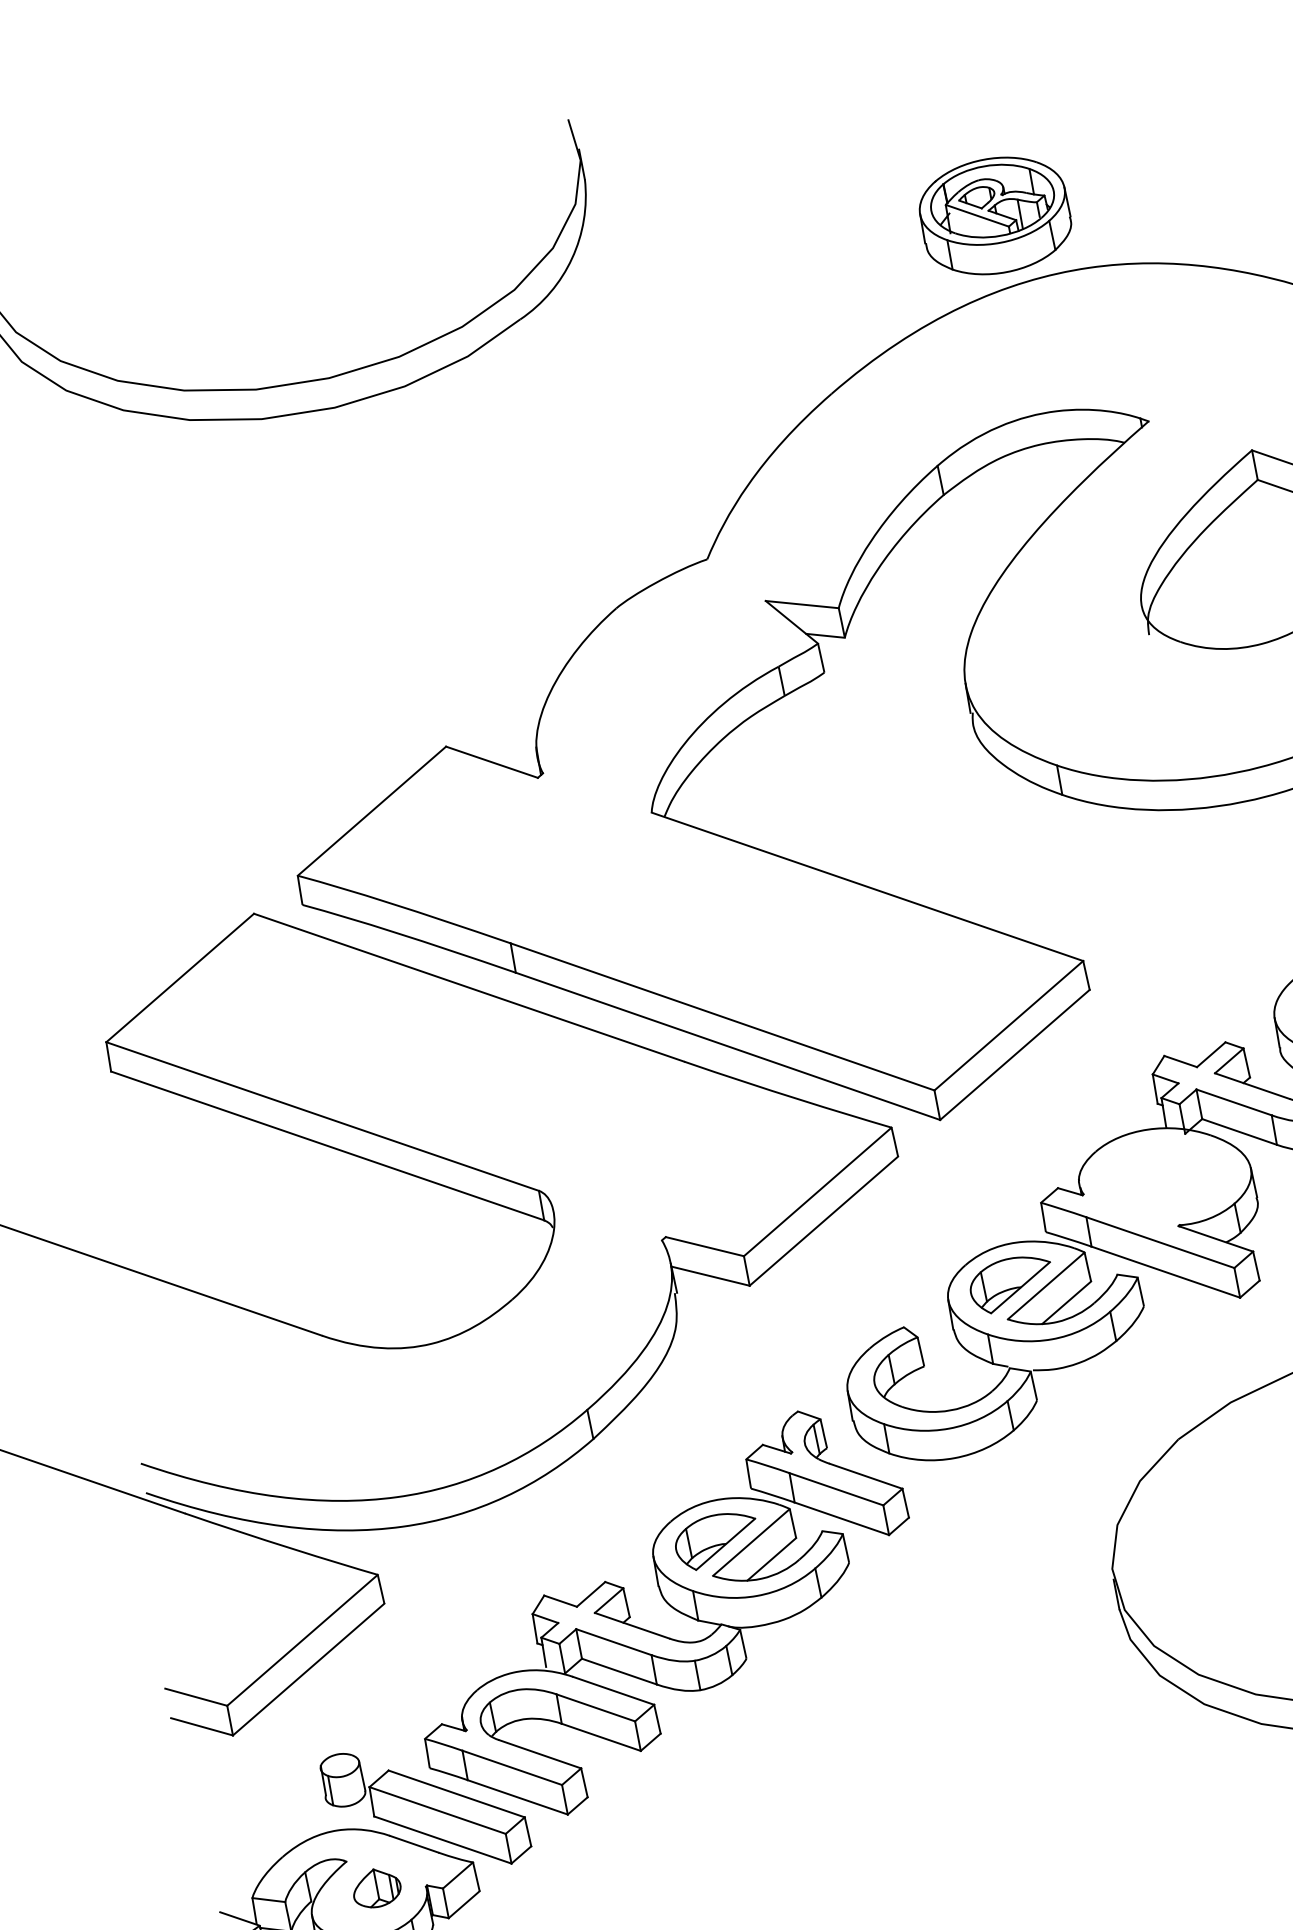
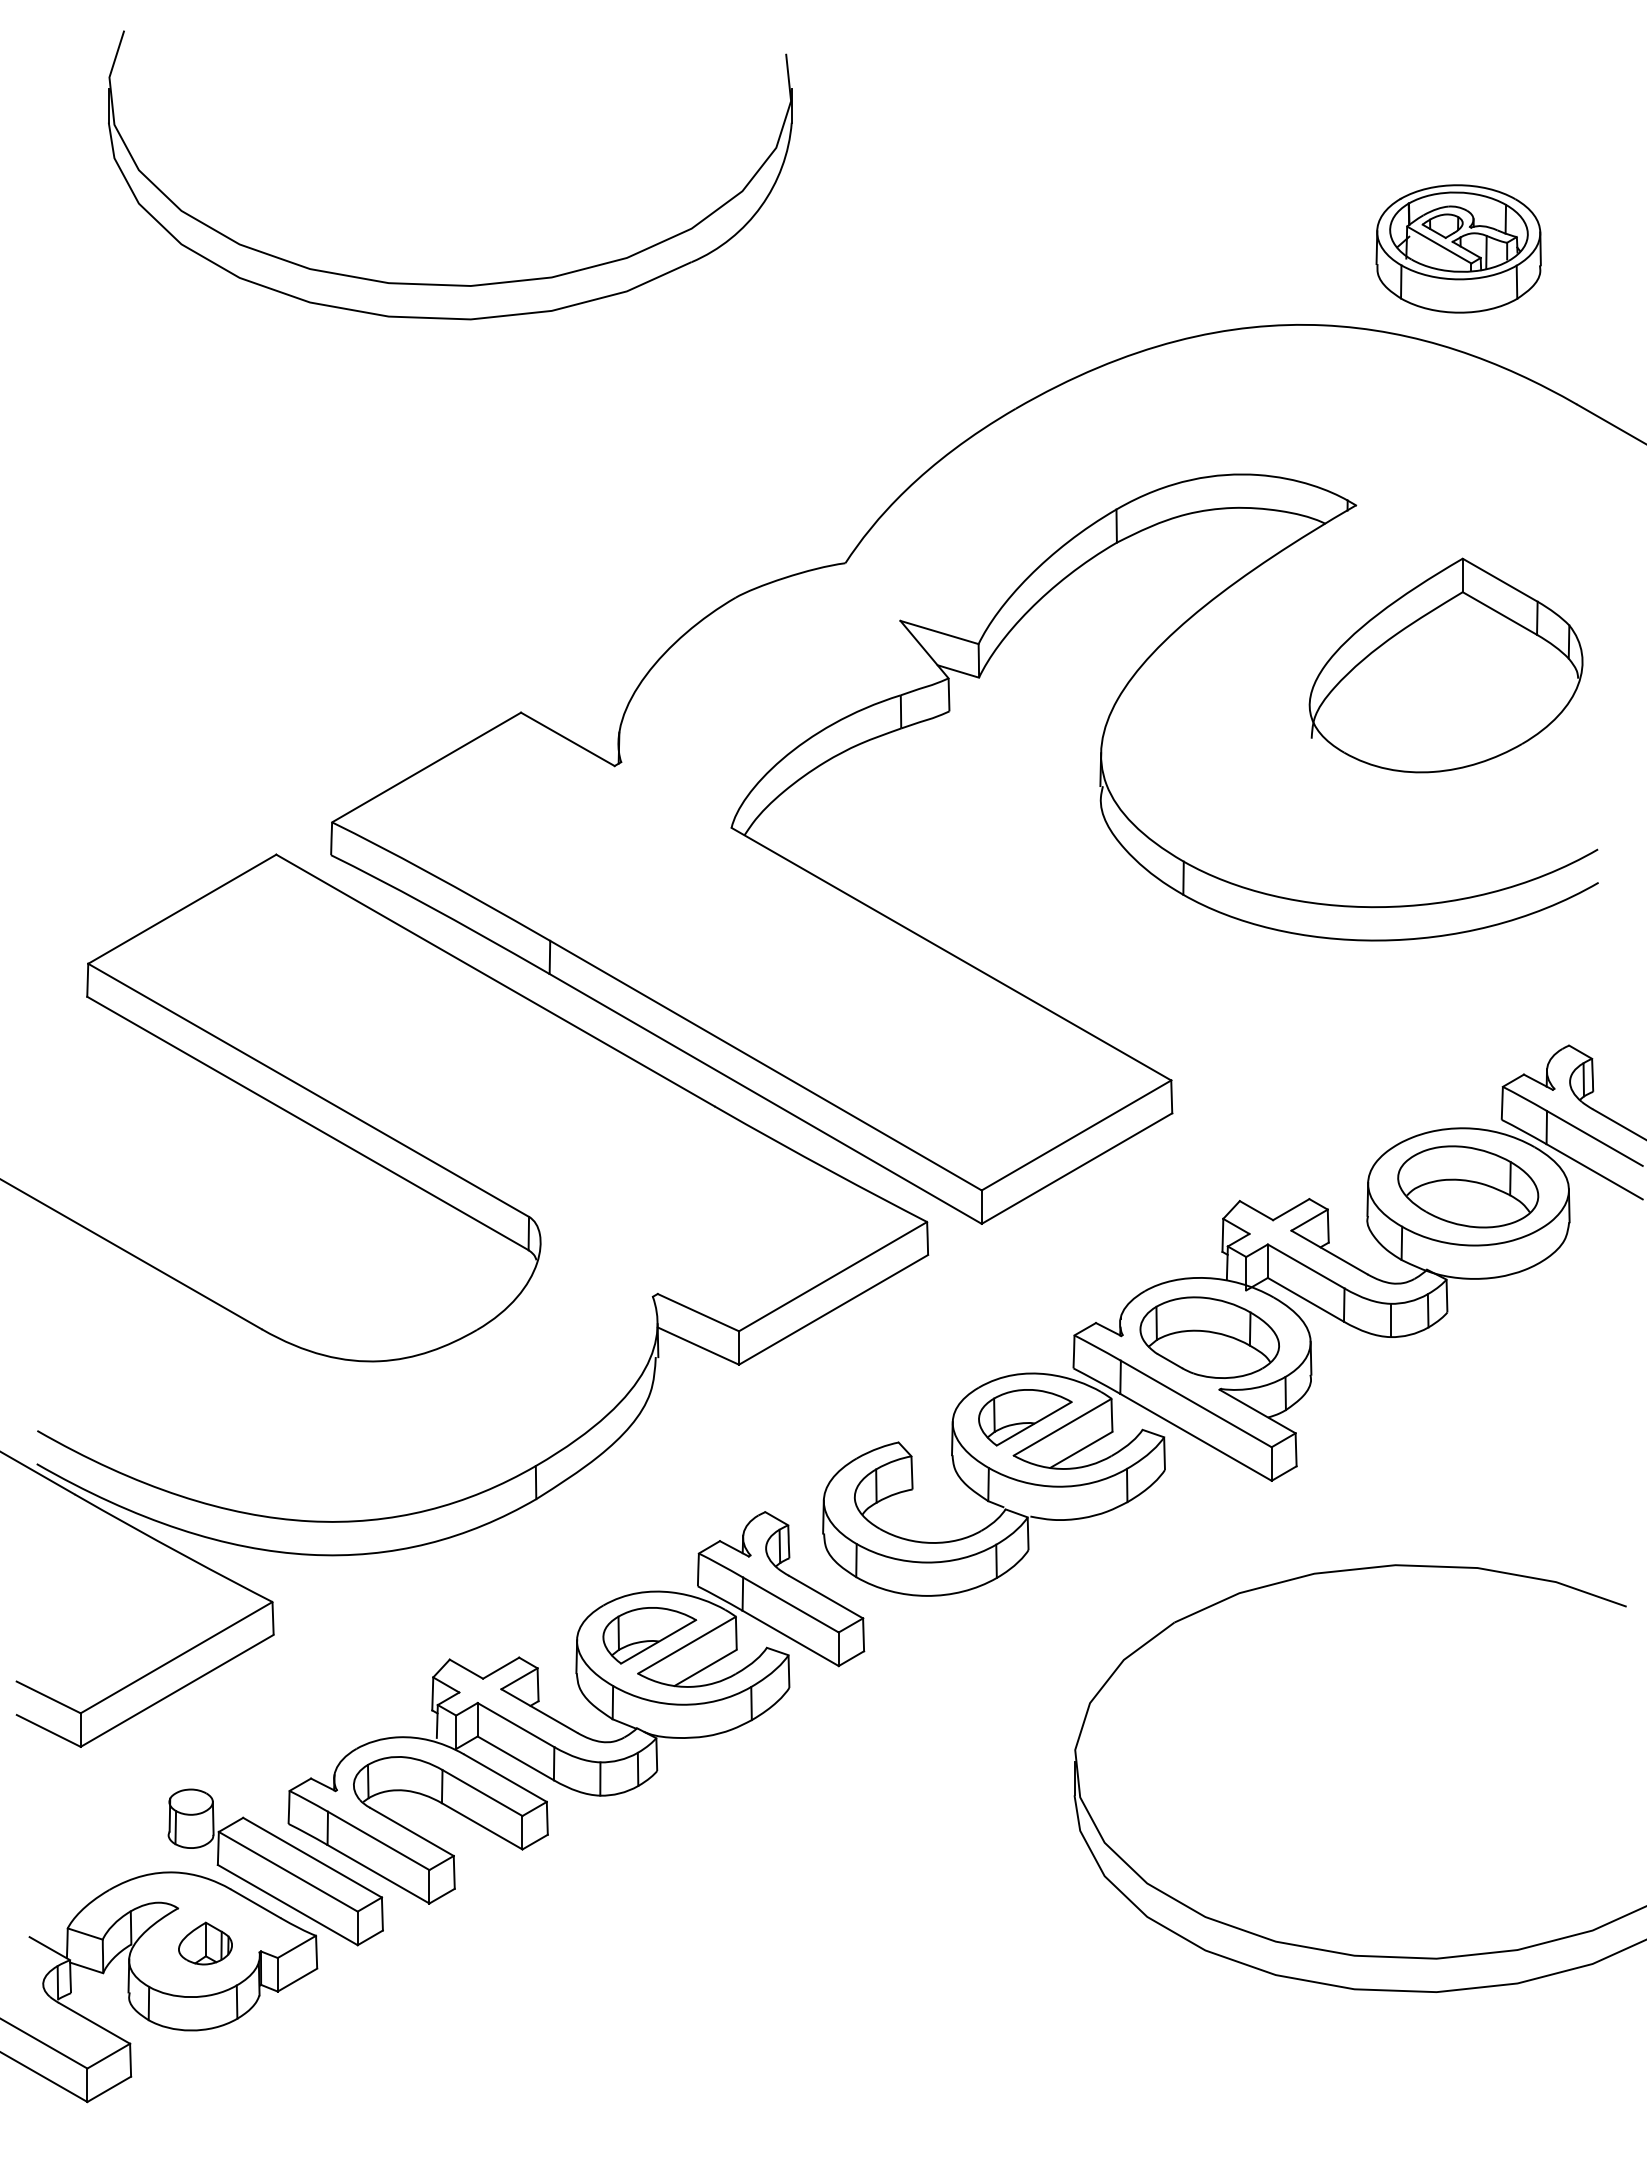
part: (994, 215) -> (1458, 248), moved
part: (1160, 1181) -> (1209, 1337), added

